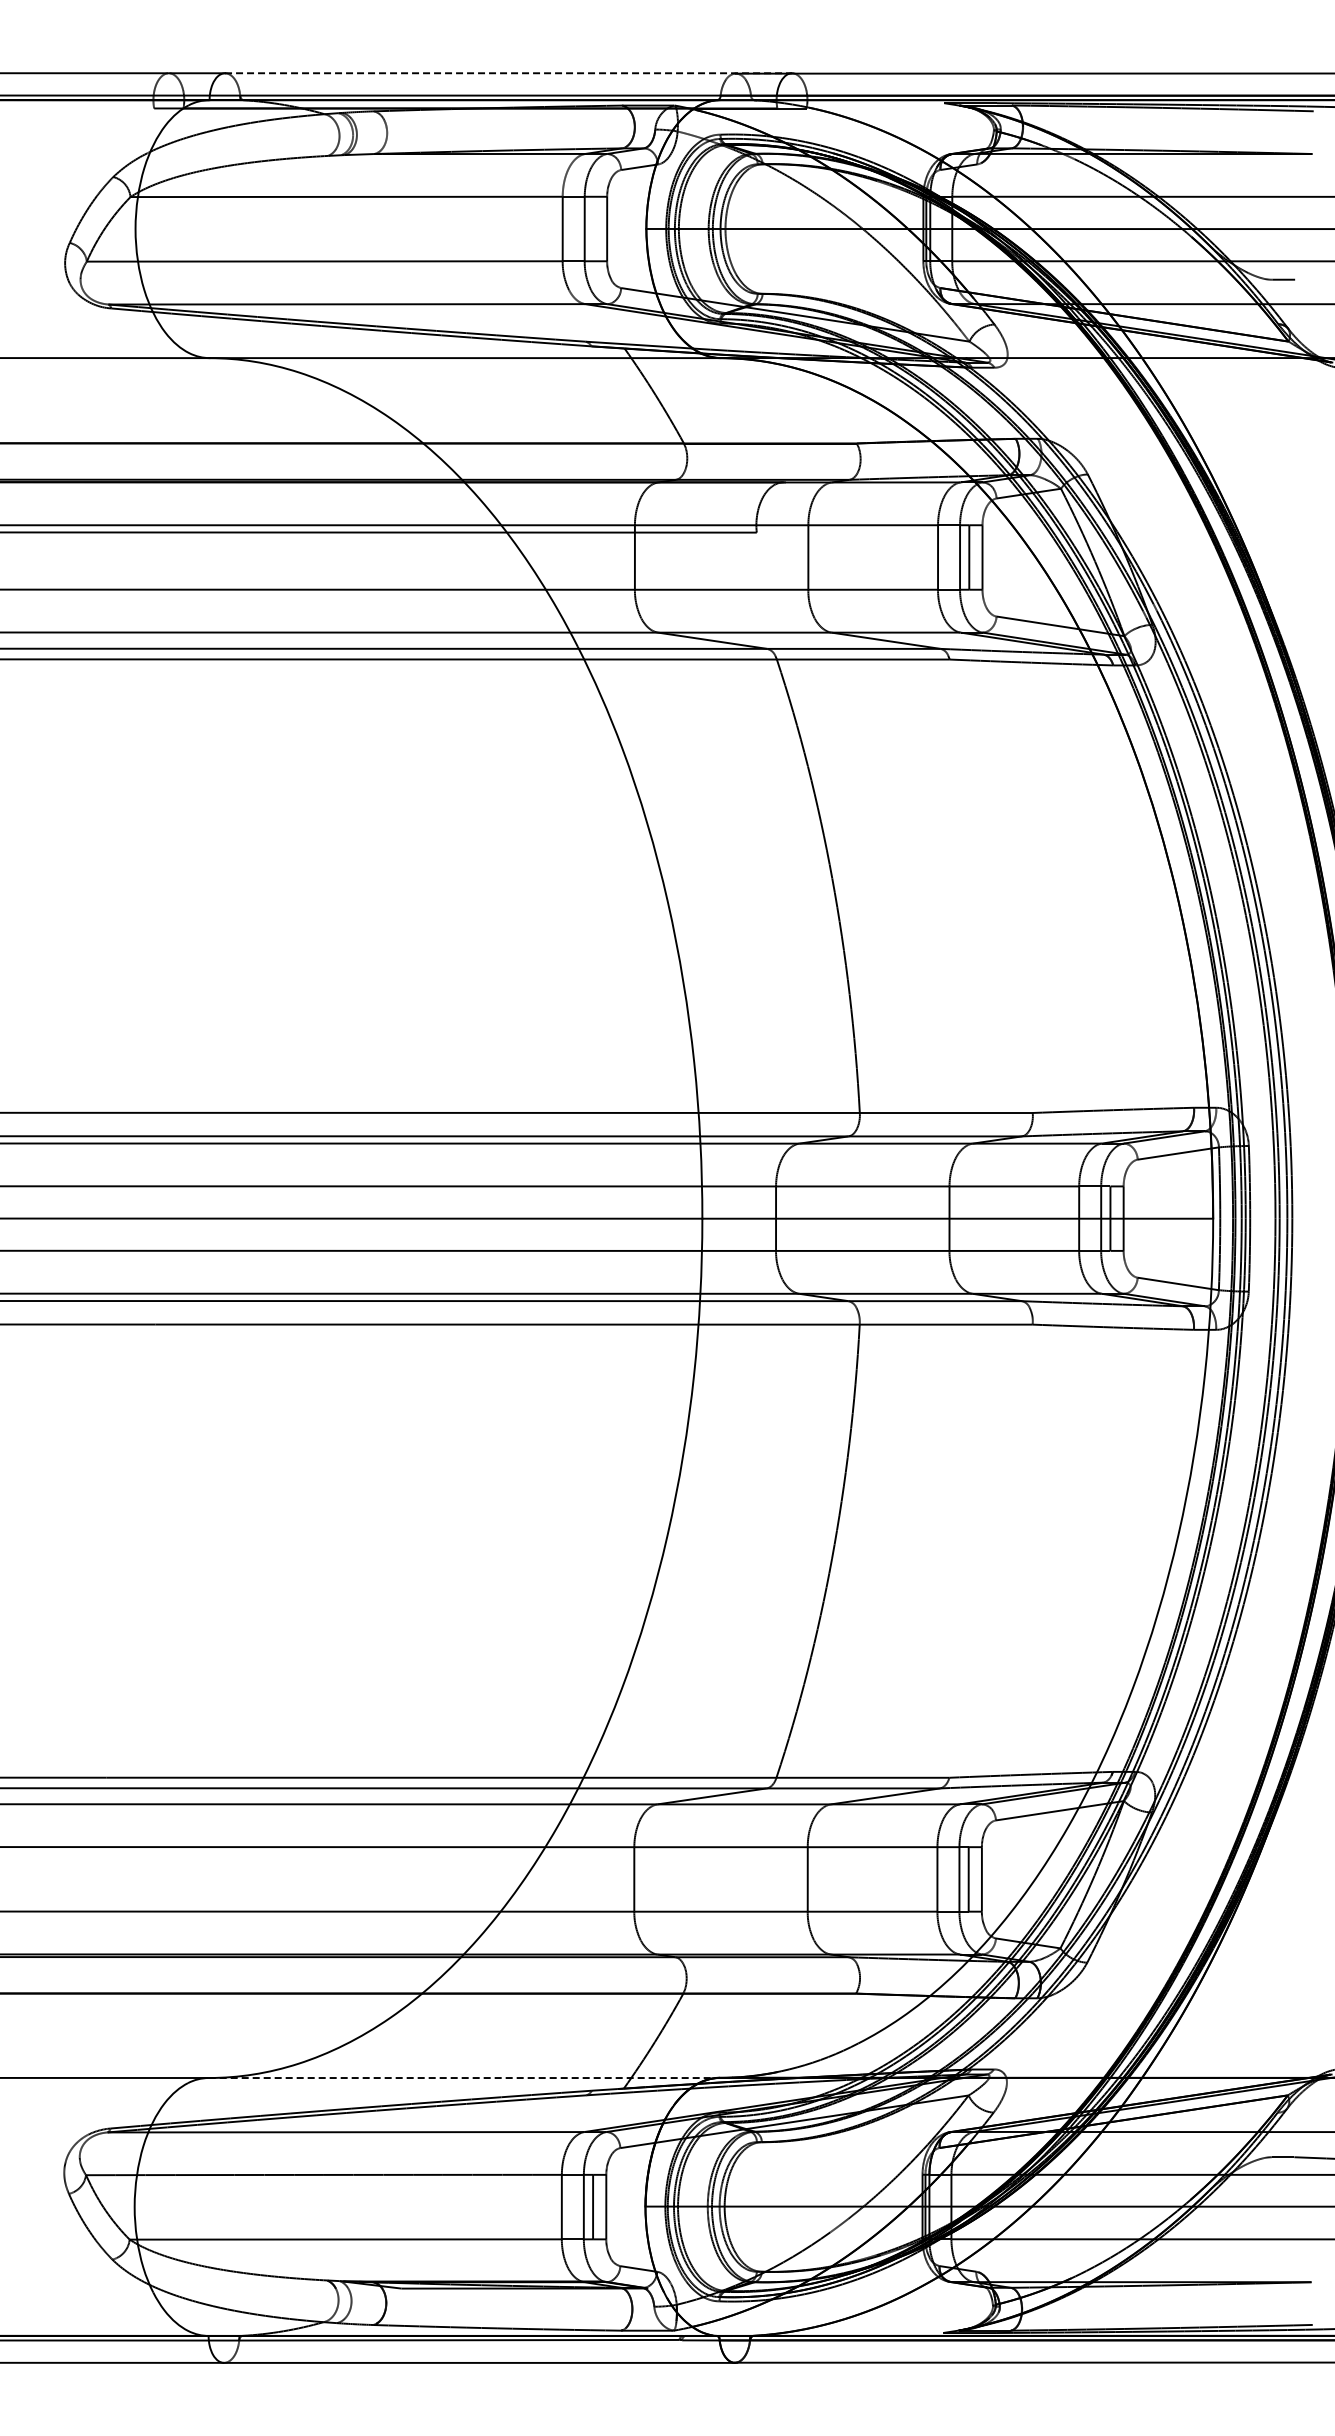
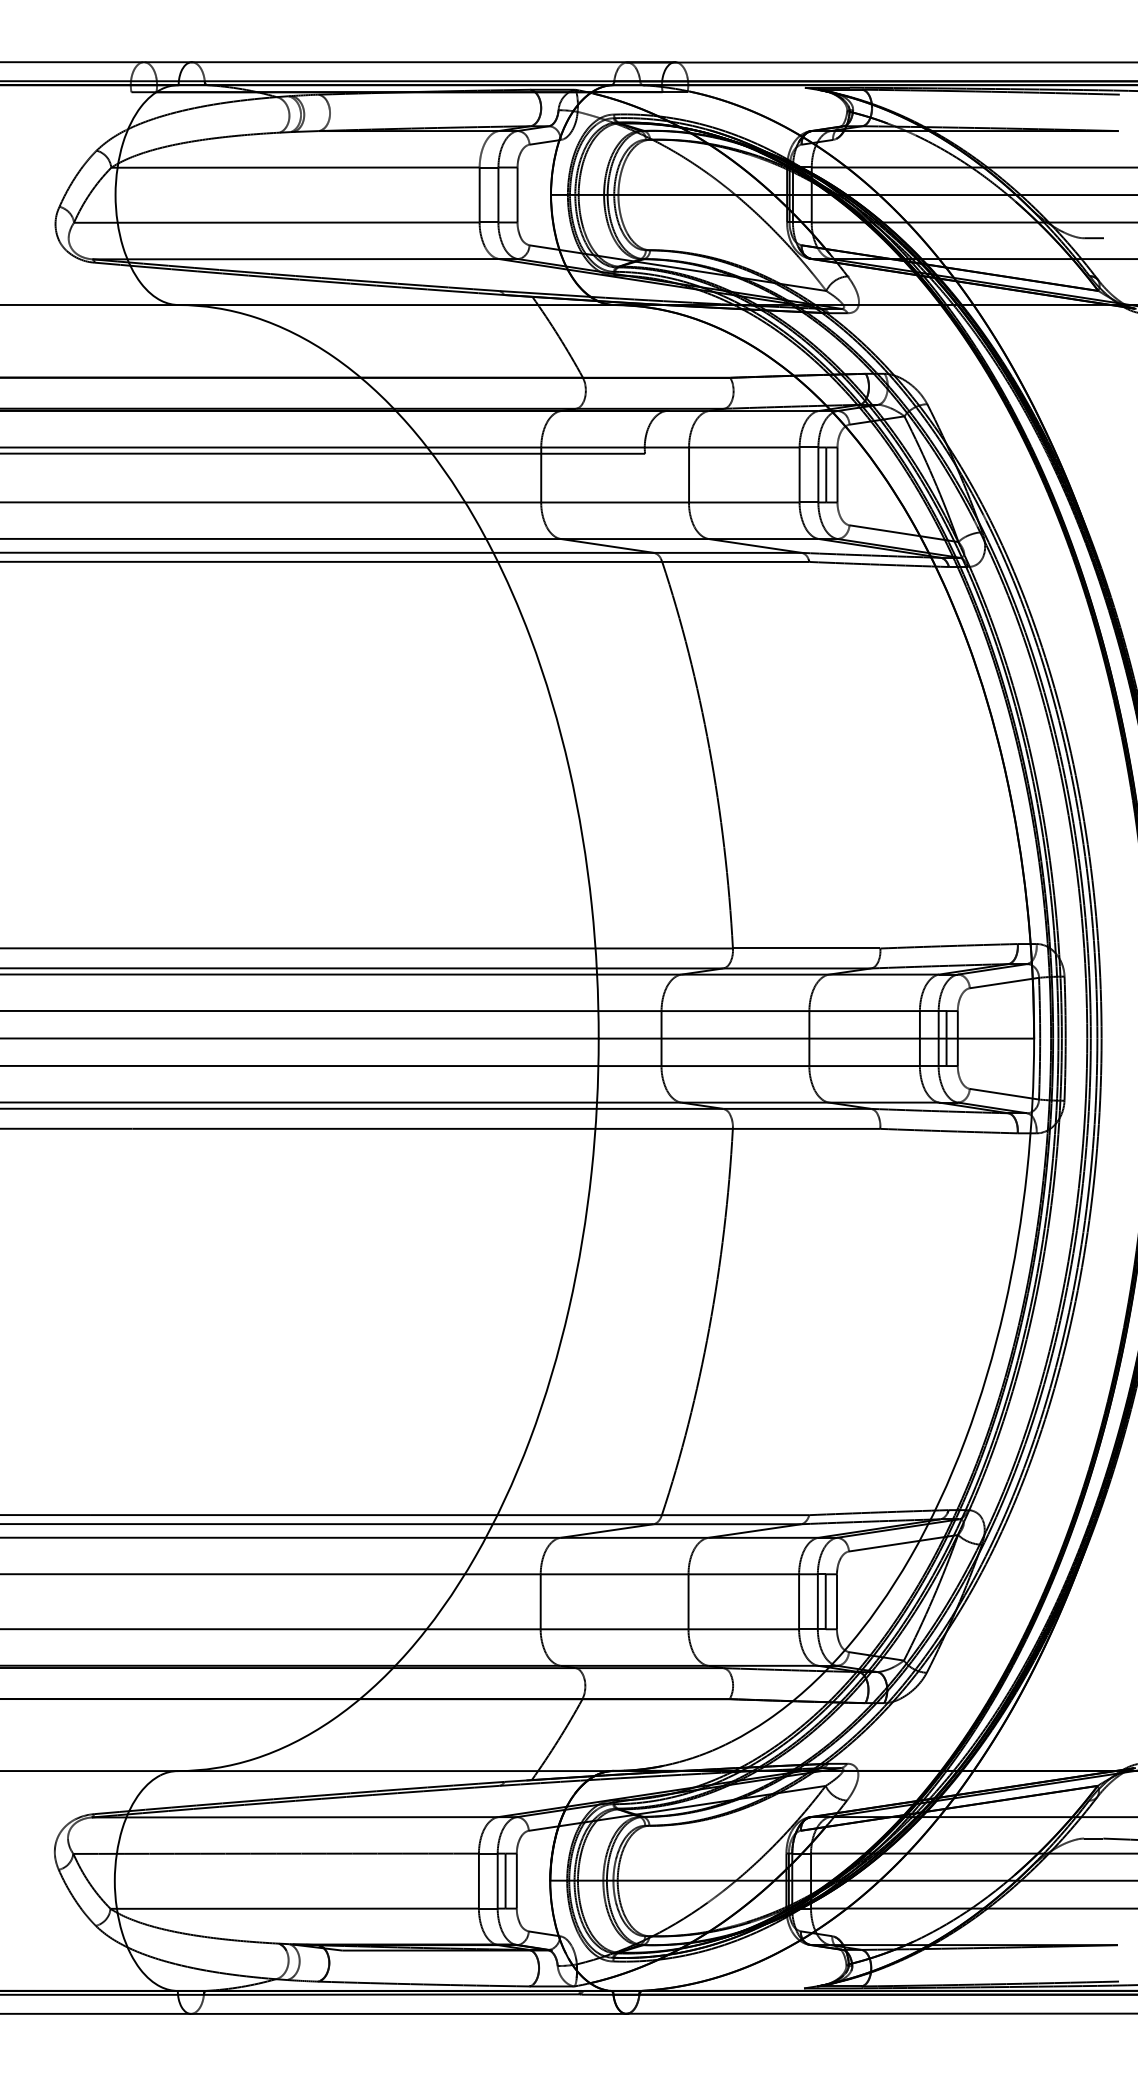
line: (509, 73) -> (434, 62), dashed -> solid
line: (464, 2078) -> (395, 1771), dashed -> solid

